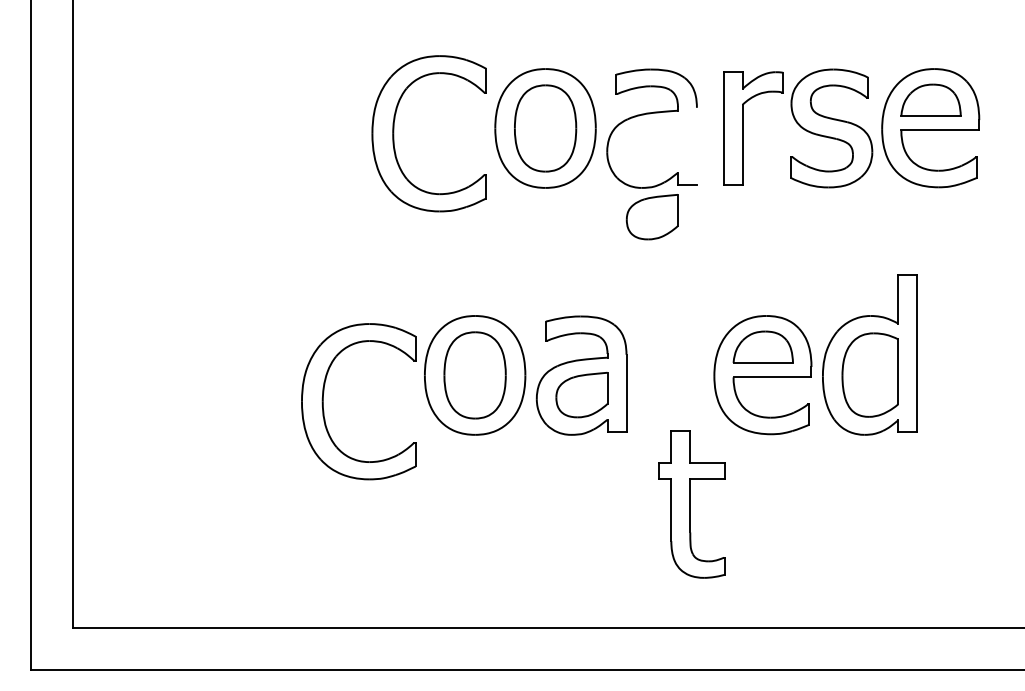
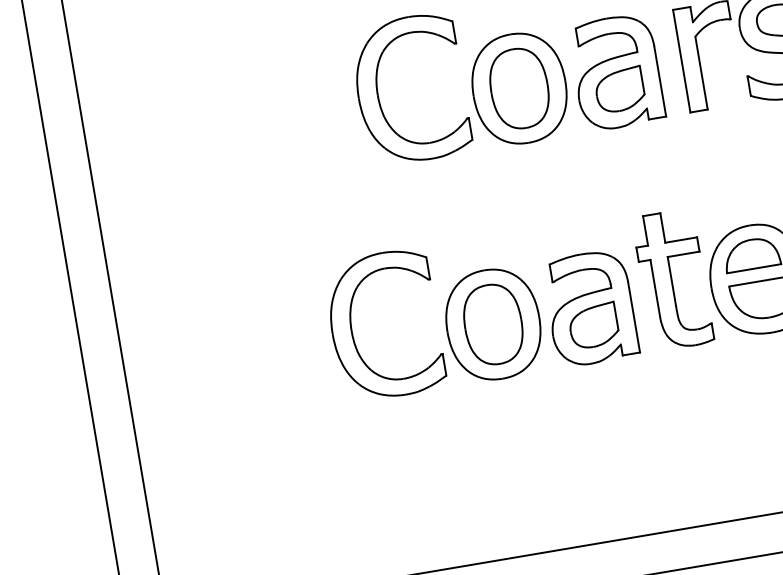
part: (394, 133) -> (378, 94), moved
line: (696, 145) -> (659, 80), added
part: (651, 217) -> (619, 90), moved
part: (323, 401) -> (352, 330), moved
part: (691, 504) -> (672, 280), moved

